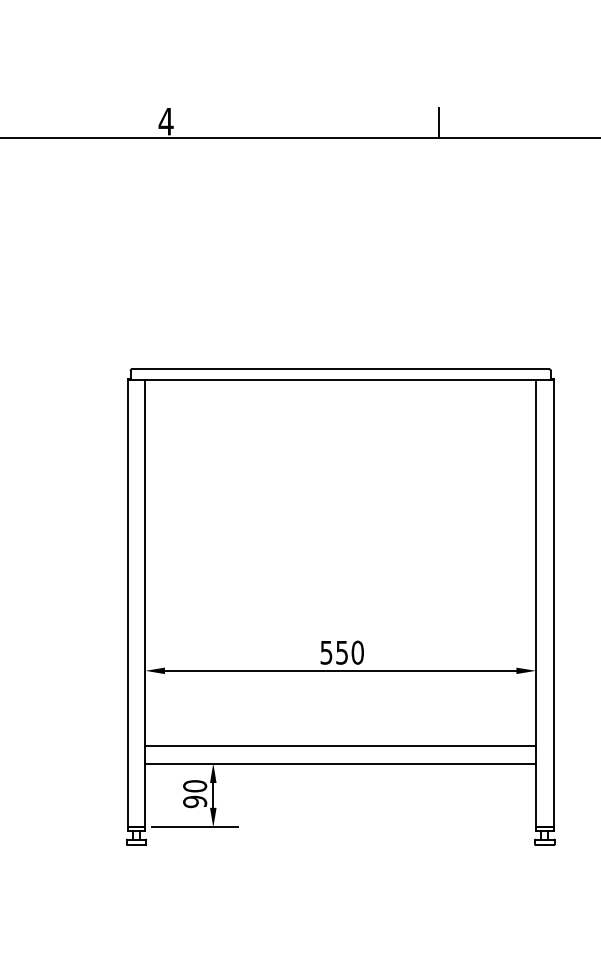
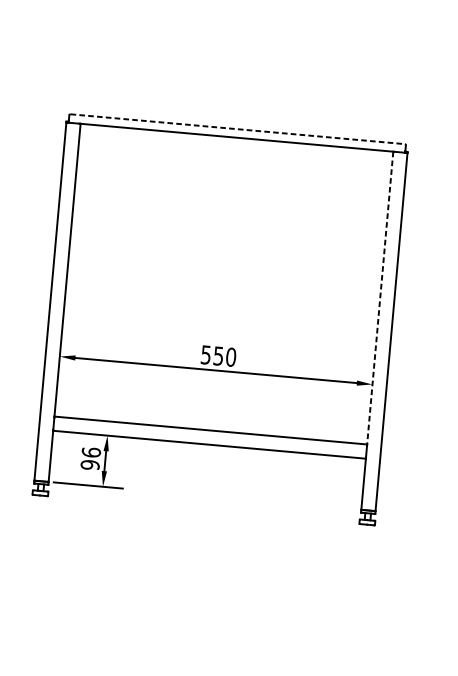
line: (340, 369) -> (237, 129), solid -> dashed
line: (535, 562) -> (379, 297), solid -> dashed
text: (194, 786) -> (90, 452), 90 -> 96

